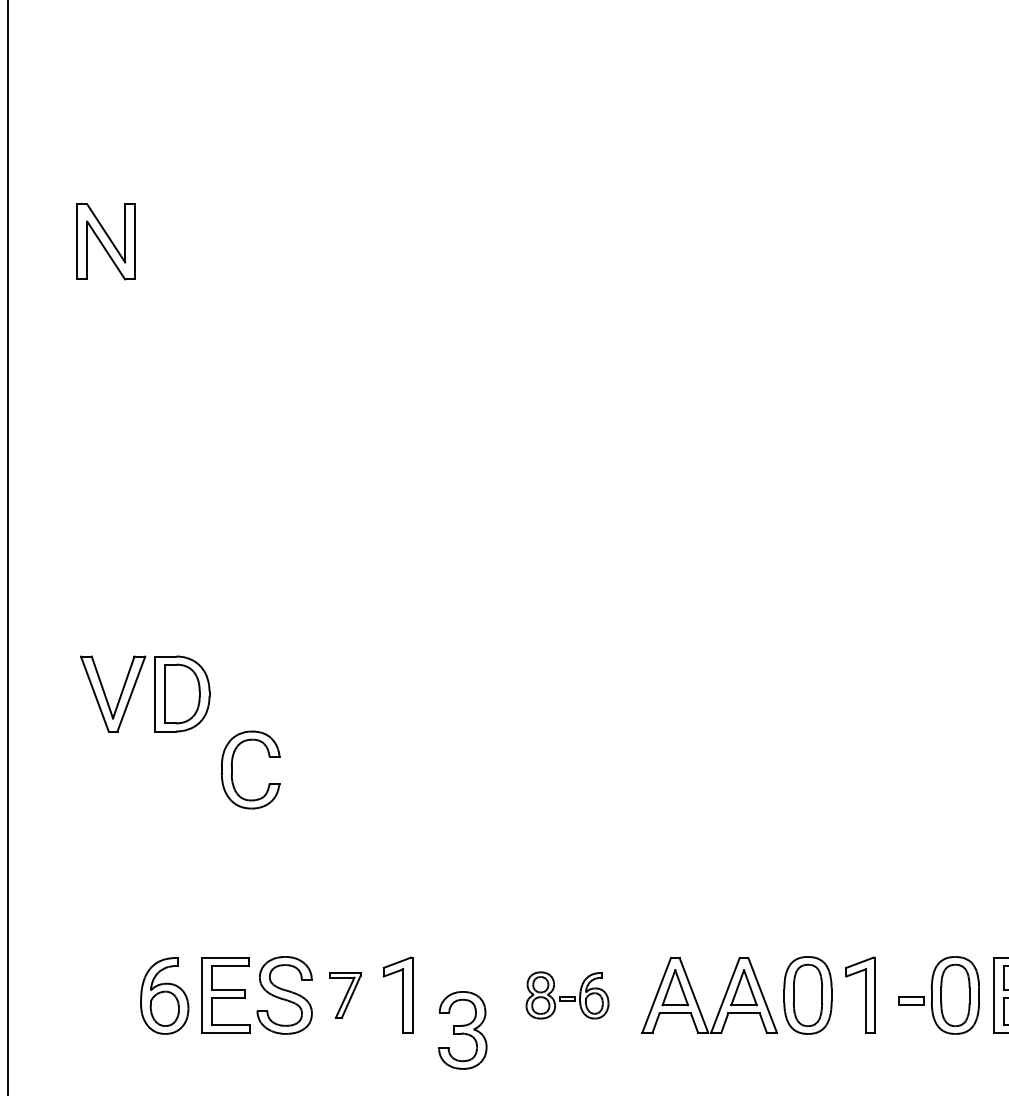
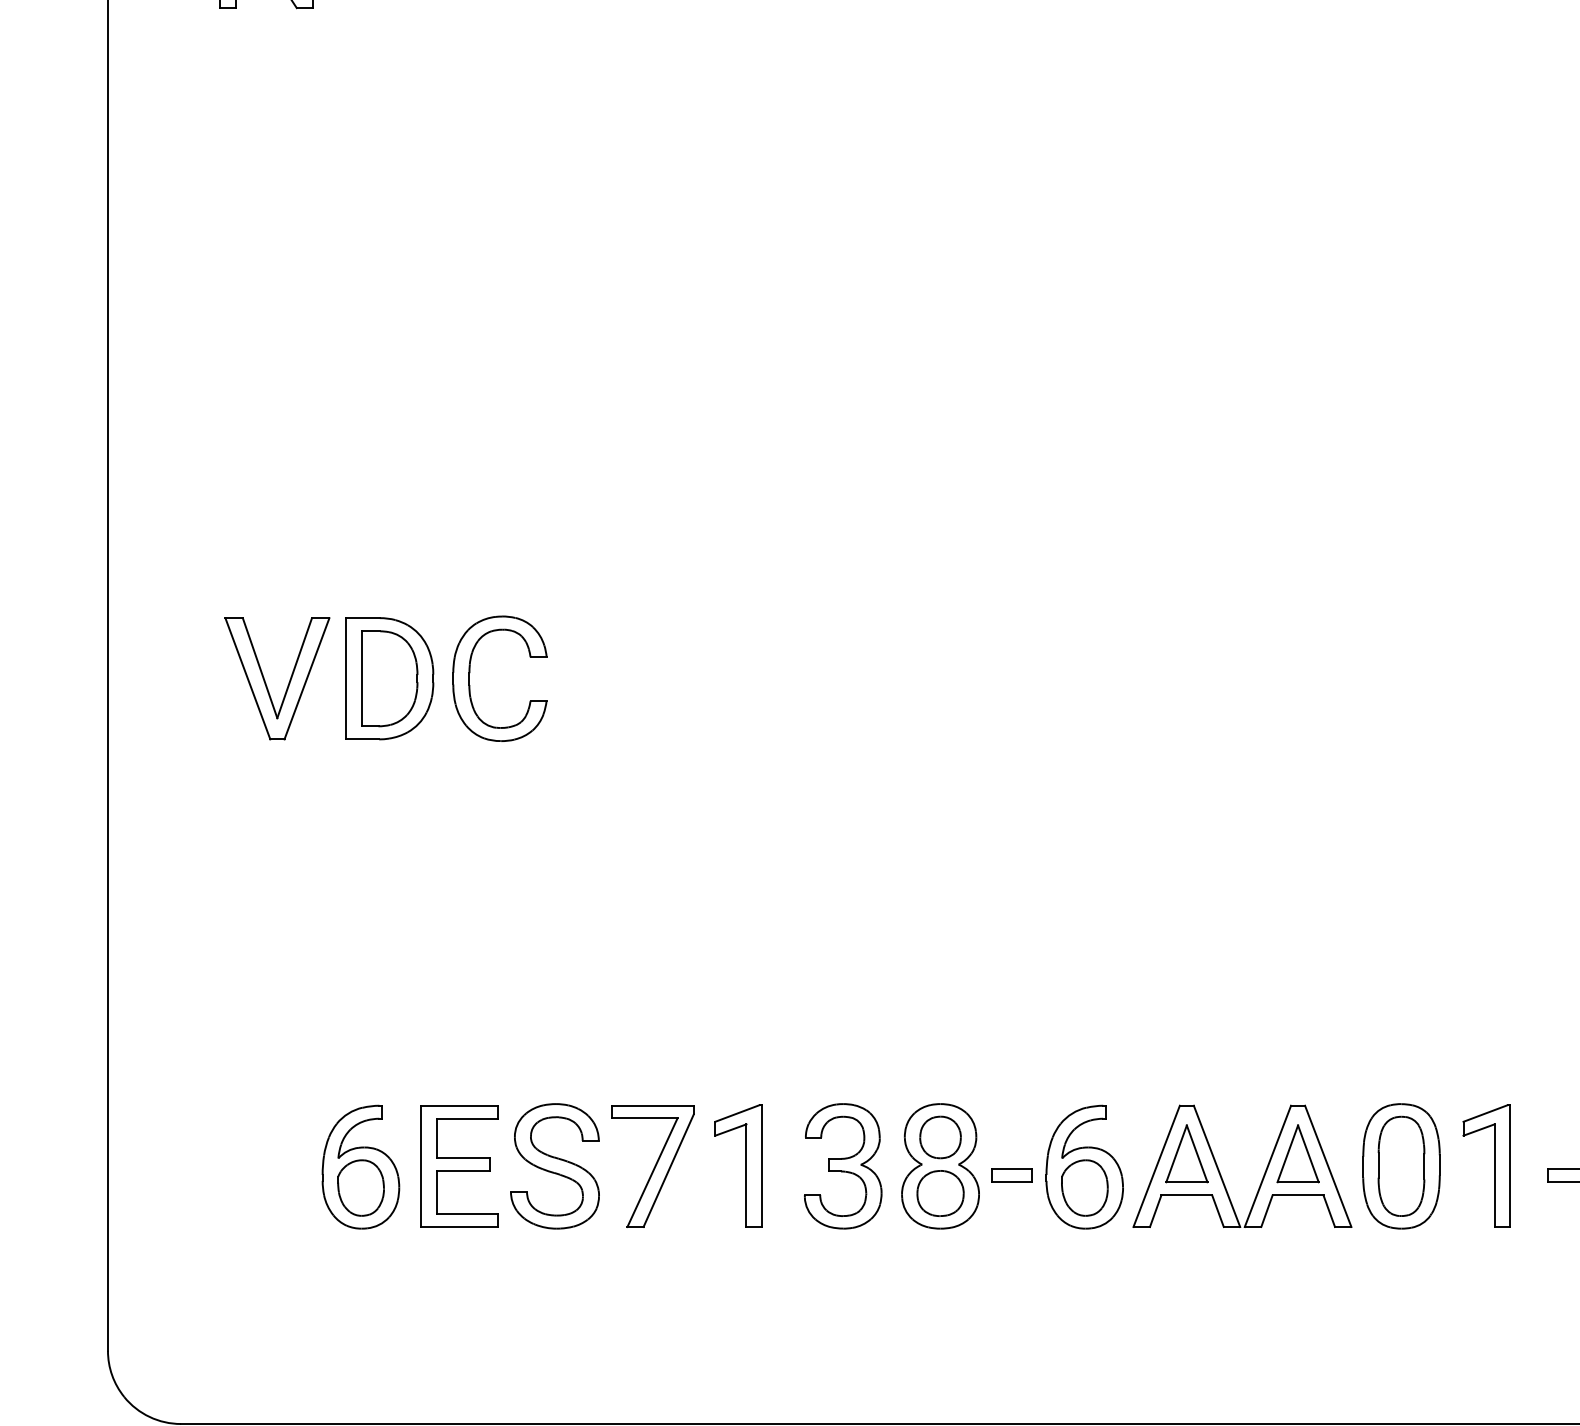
part: (232, 769) -> (470, 677), moved
part: (345, 995) -> (653, 1166), size x1.67
part: (567, 995) -> (1012, 1166), size x1.67
part: (462, 1030) -> (842, 1166), moved

